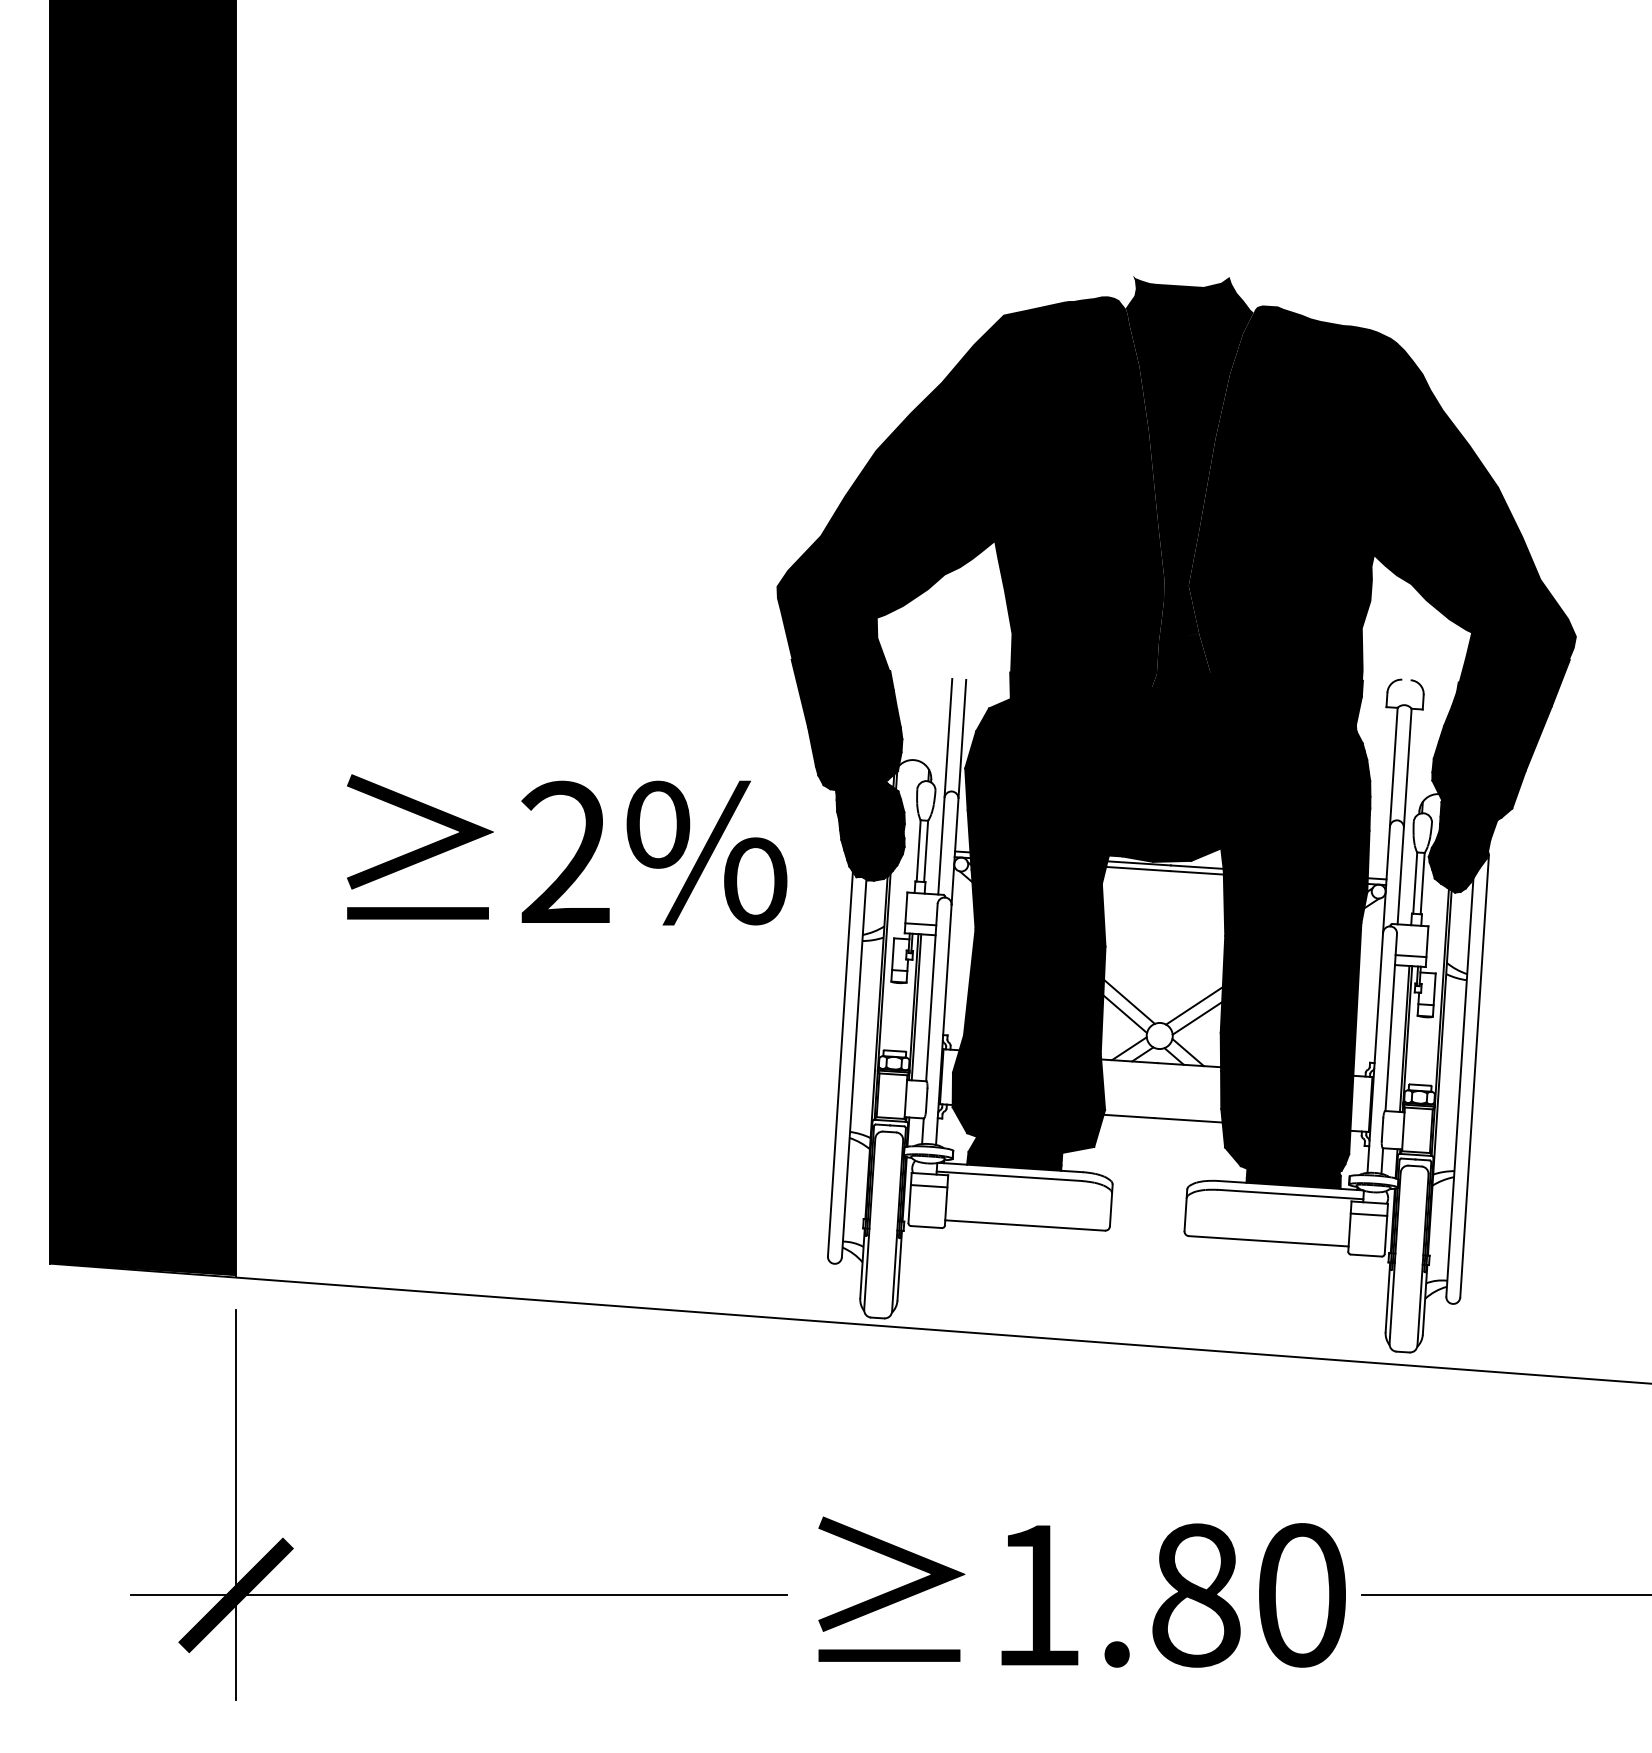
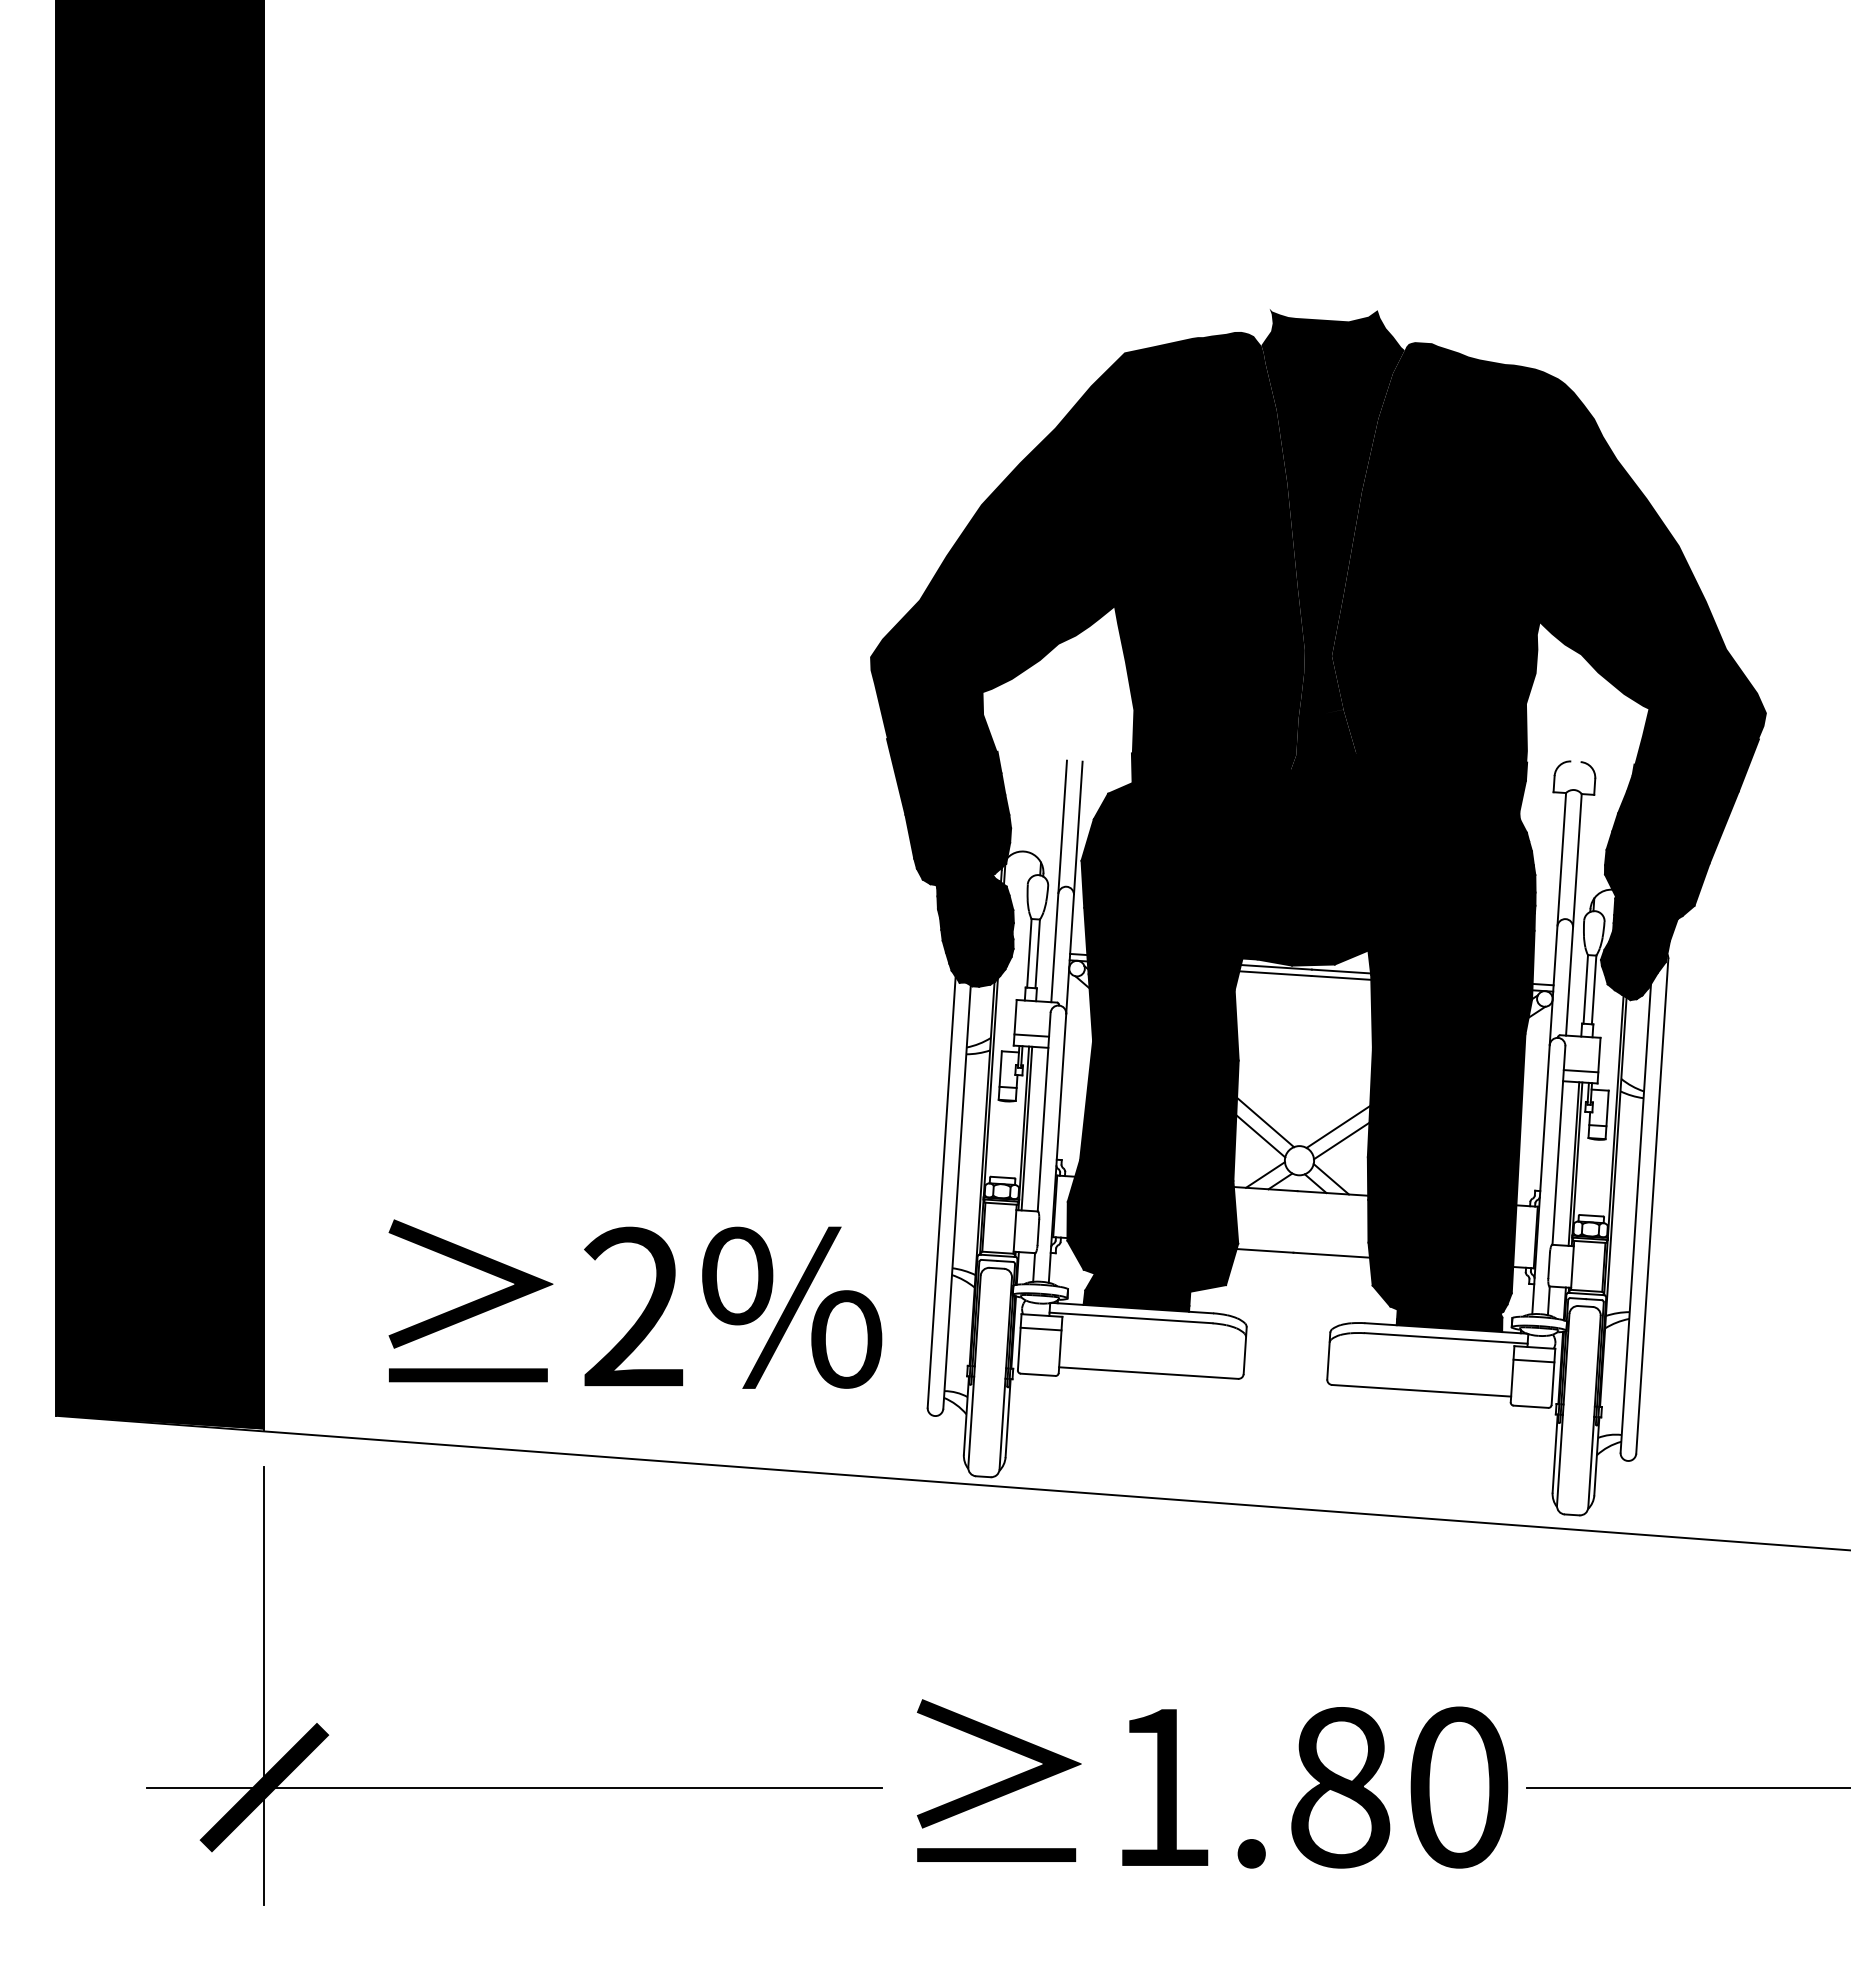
text: (567, 849) -> (635, 1303), moved

